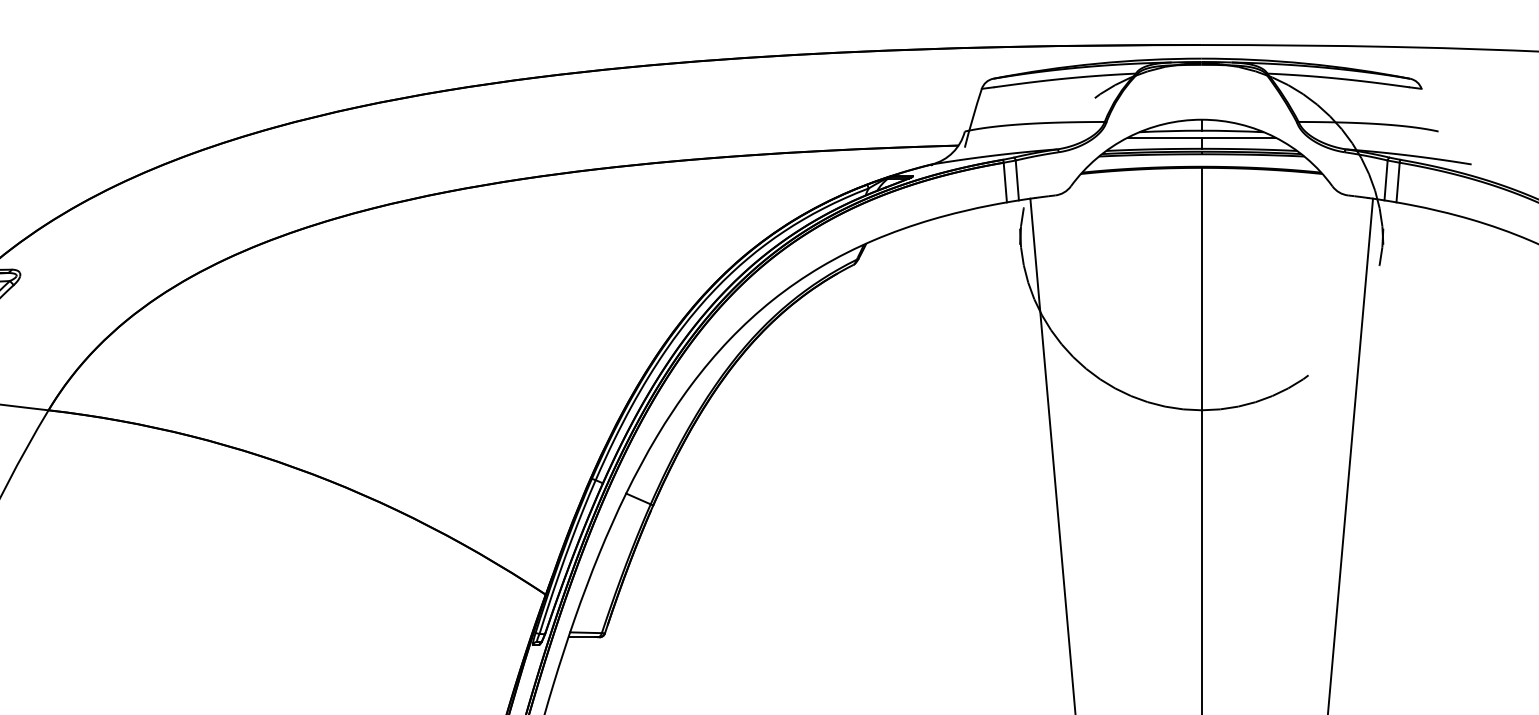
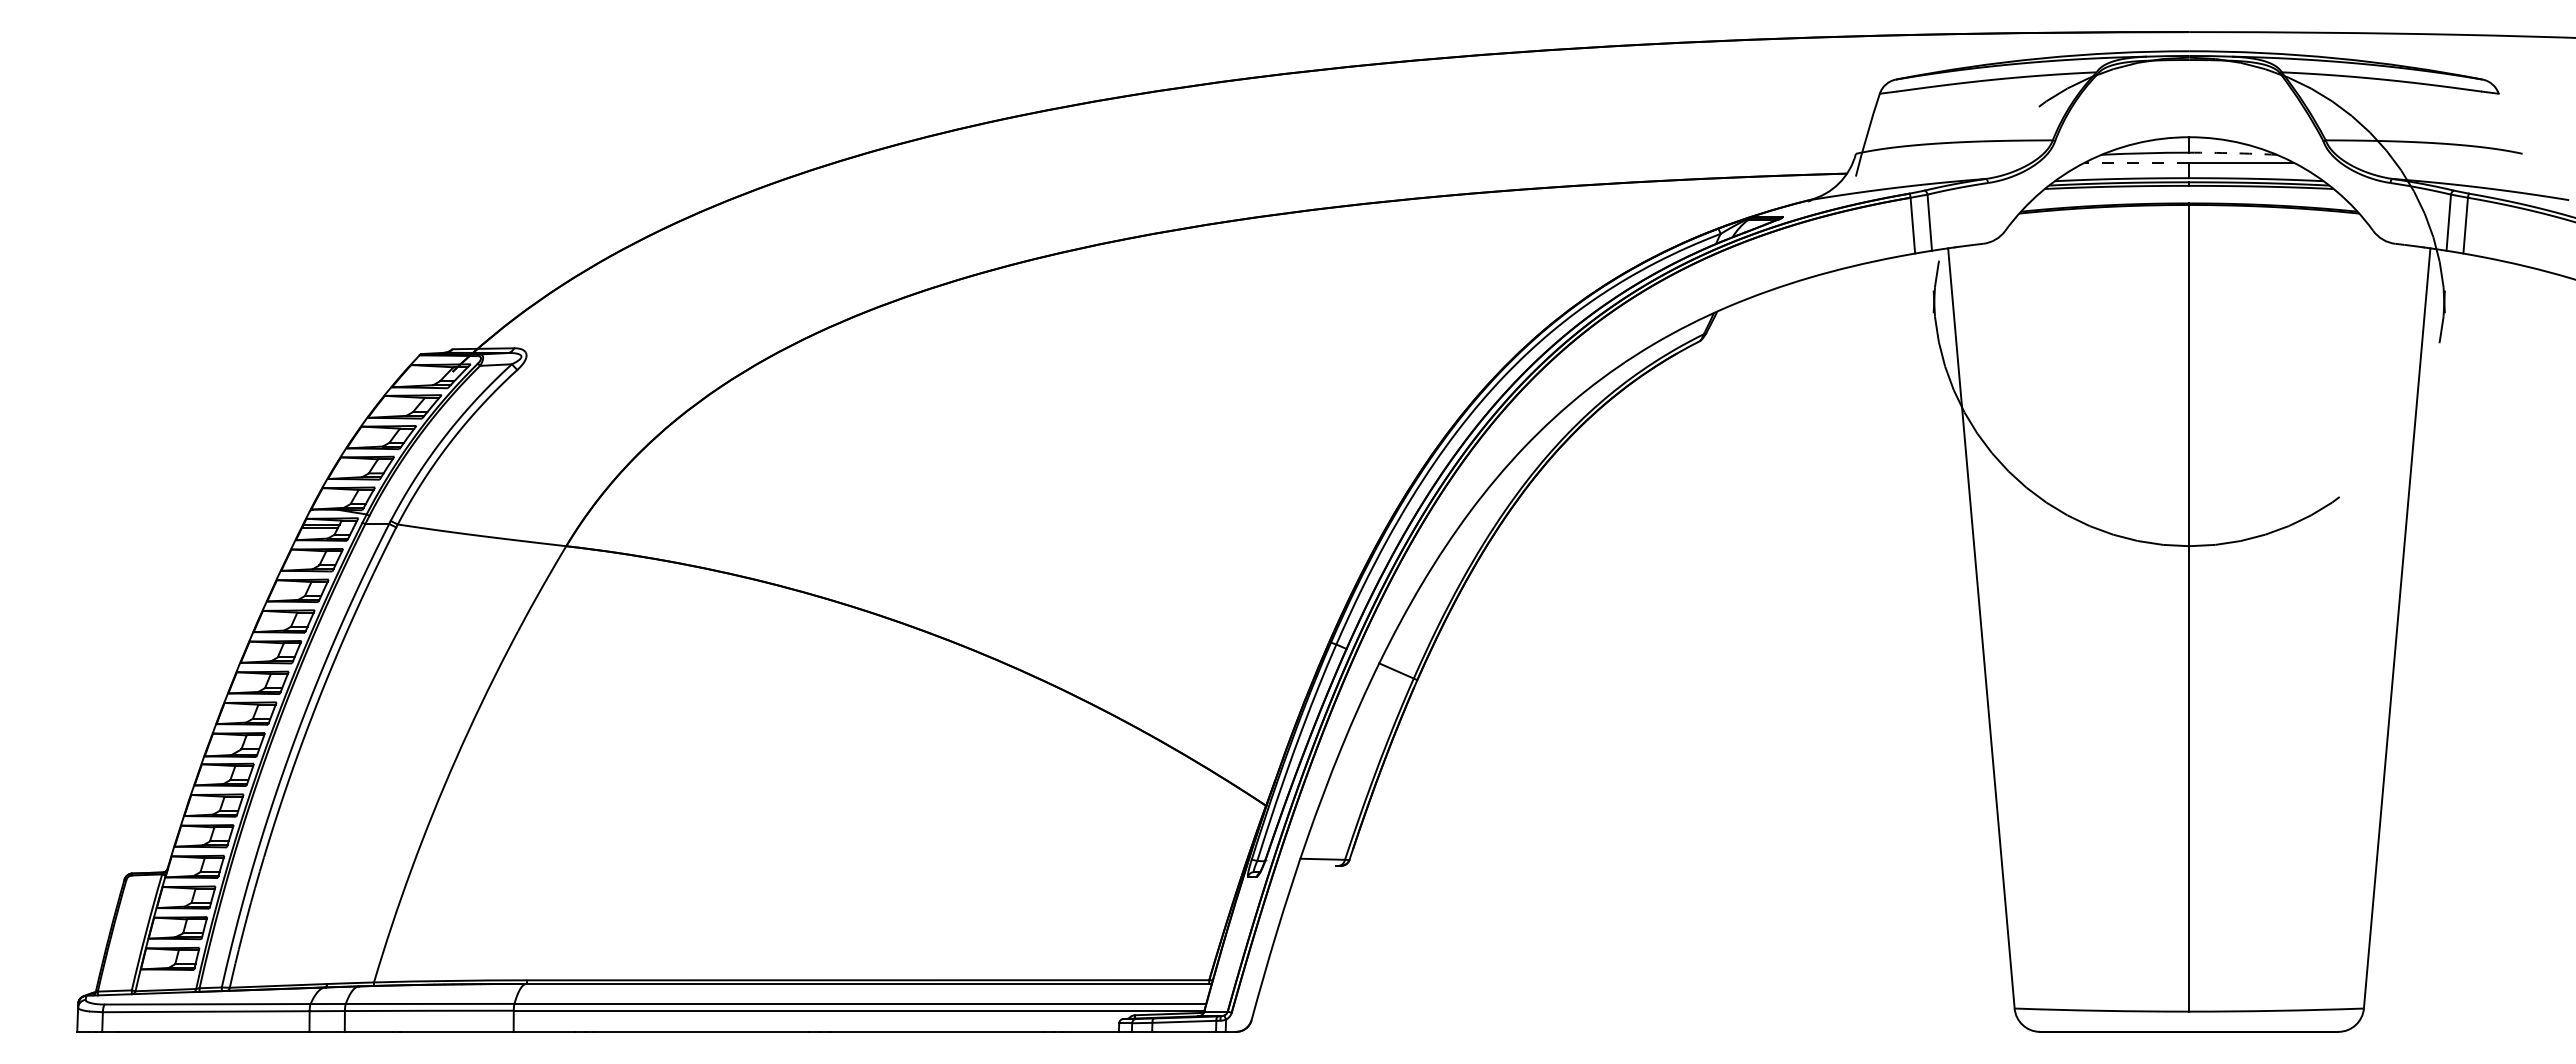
arc: (1233, 131) -> (2233, 153), solid -> dashed
line: (1164, 137) -> (2136, 162), solid -> dashed
line: (582, 637) -> (1317, 865), removed

